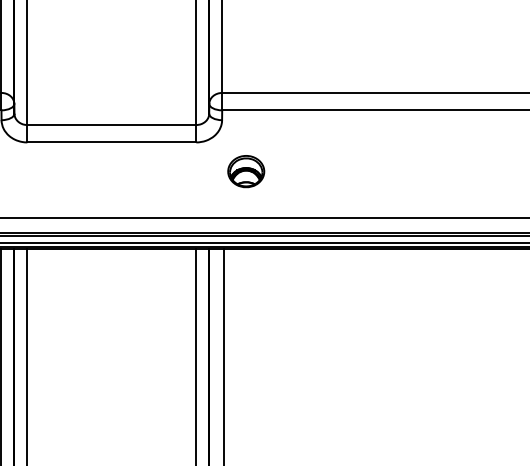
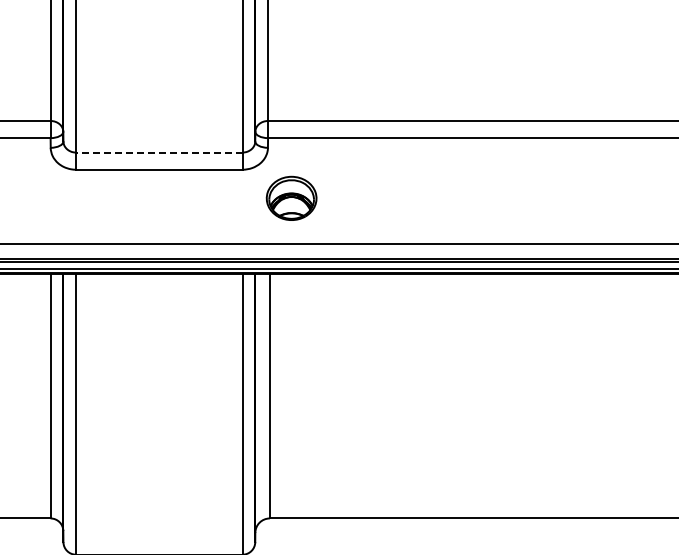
line: (110, 124) -> (158, 152), solid -> dashed
part: (245, 171) -> (291, 198), size x1.4

